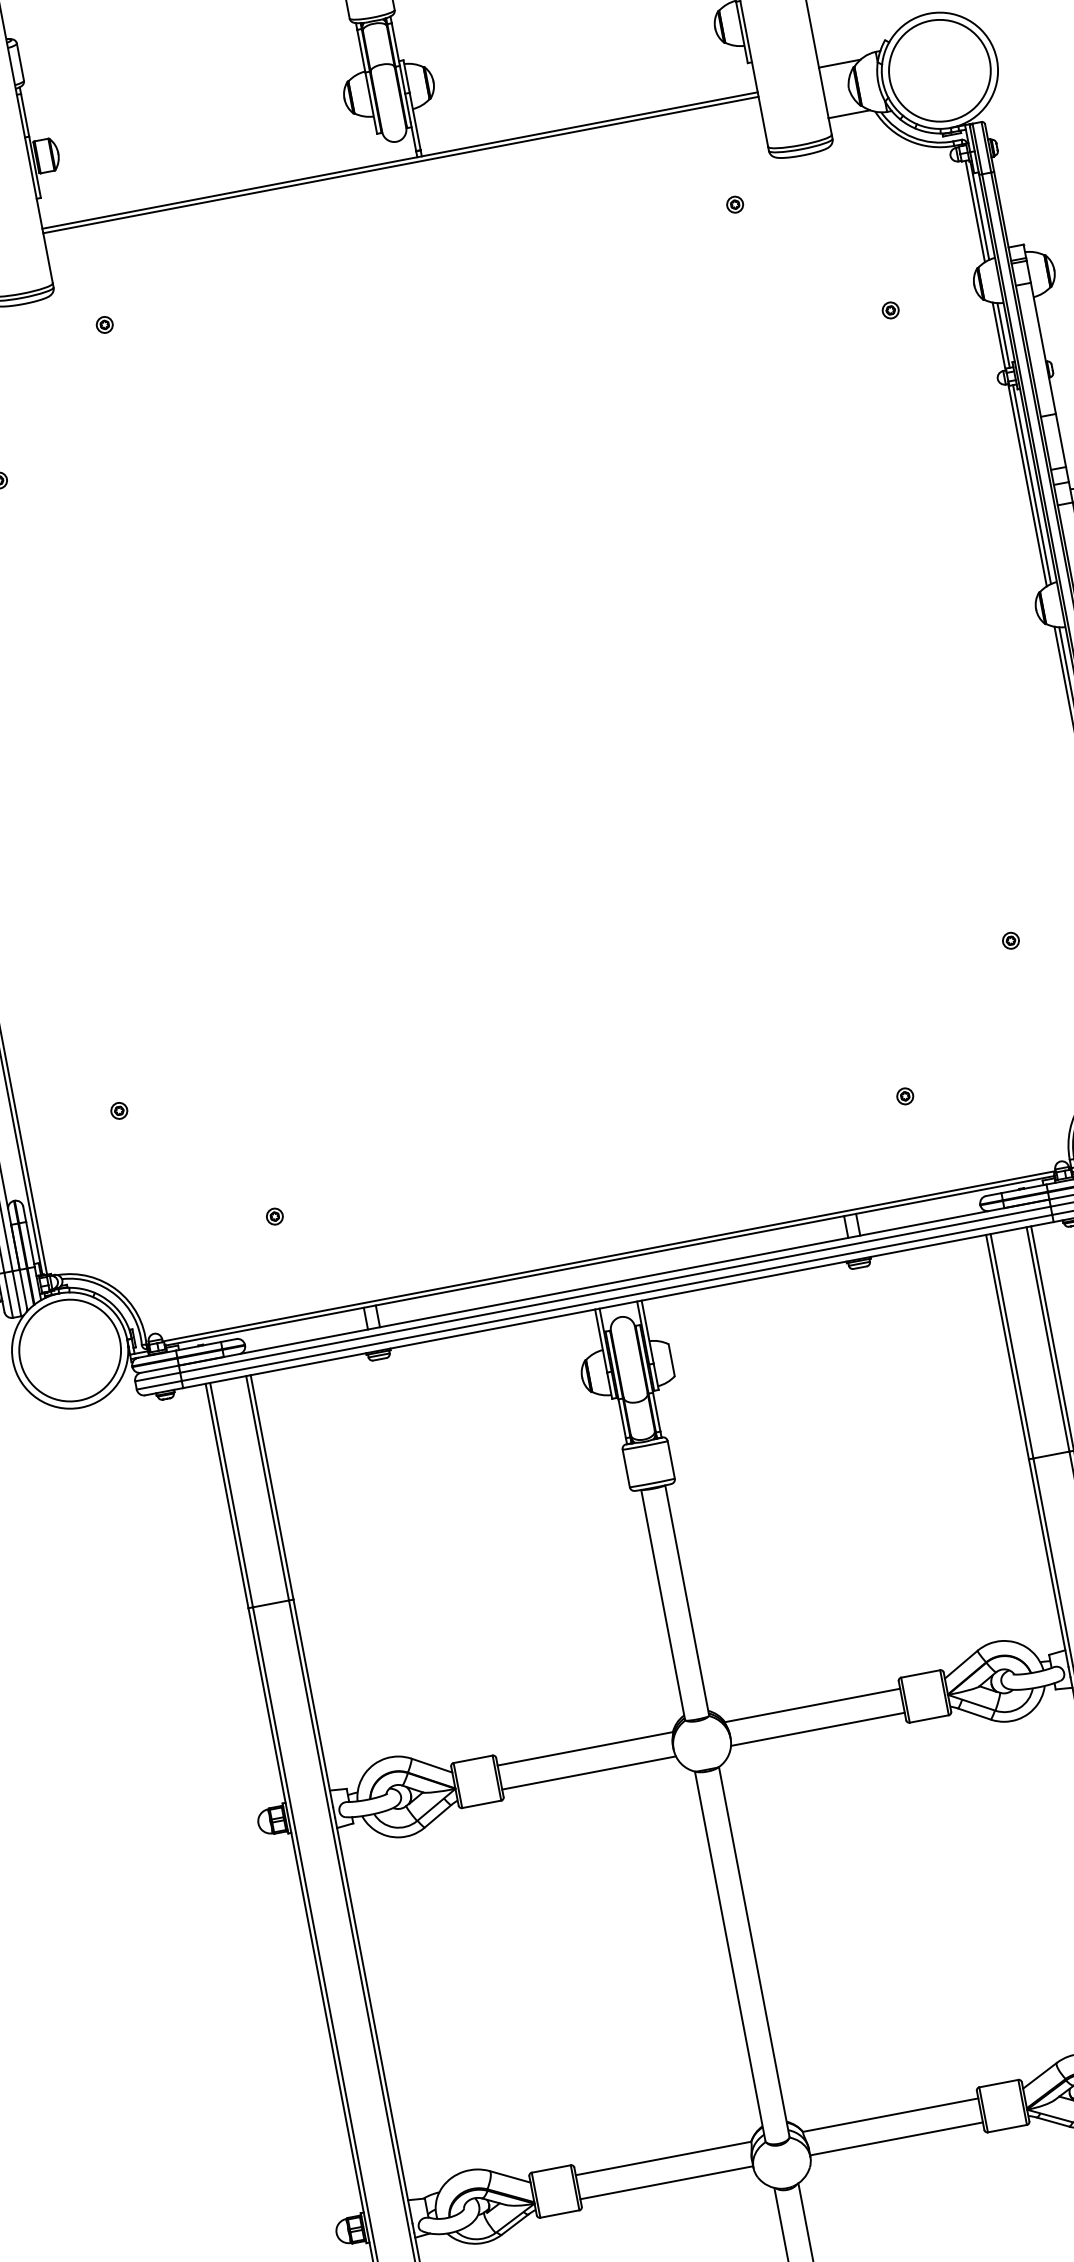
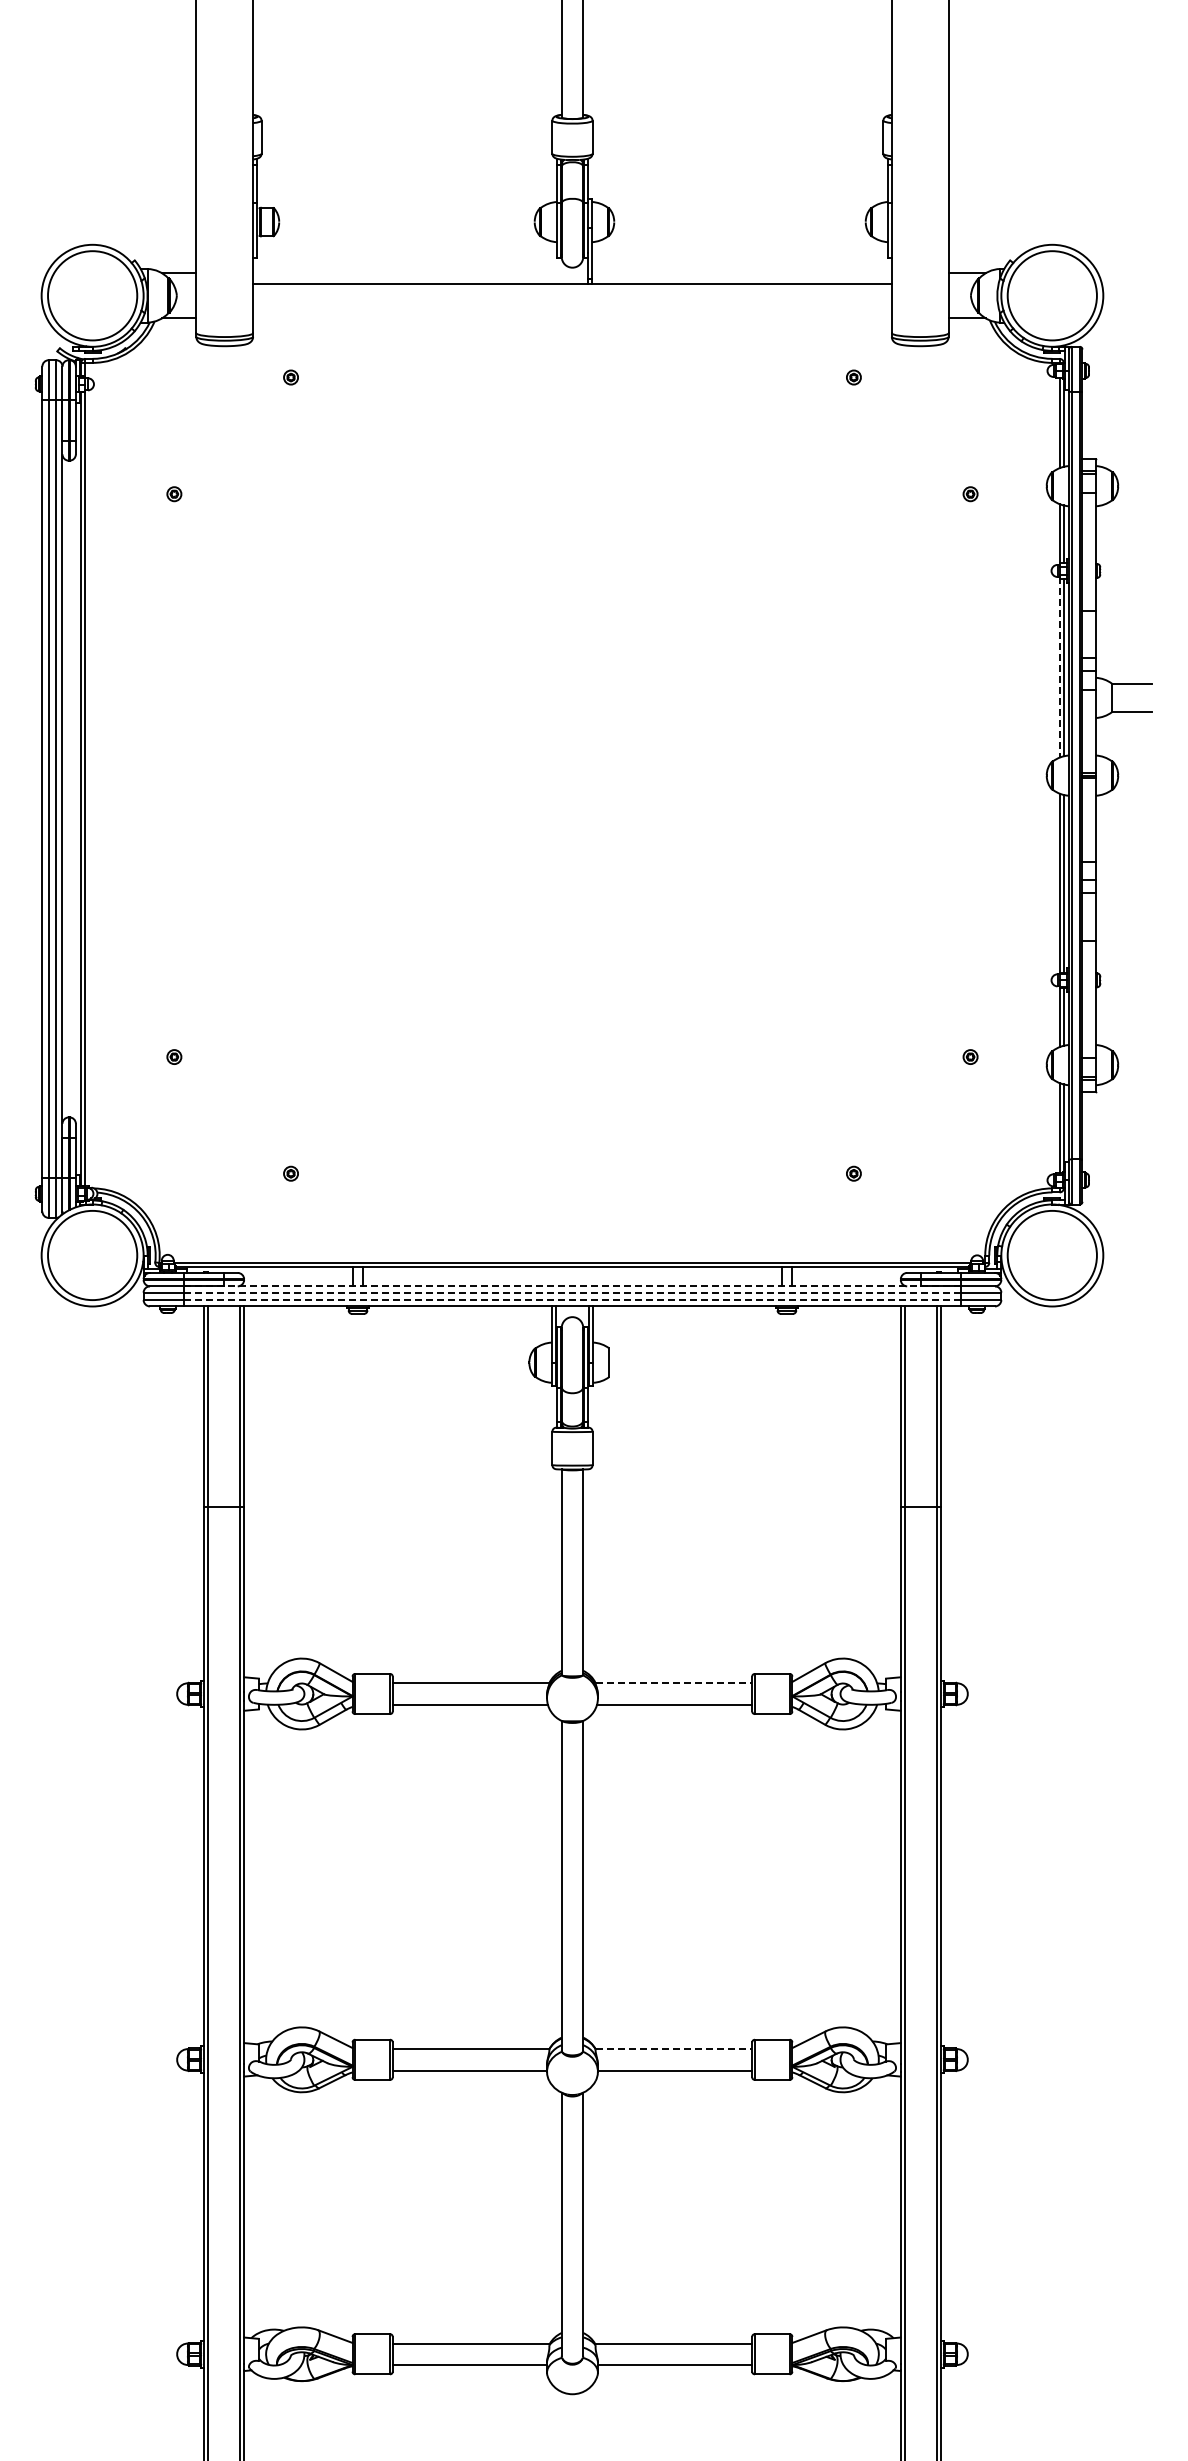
line: (400, 165) -> (572, 288), removed
line: (1027, 485) -> (1059, 667), solid -> dashed
line: (614, 1282) -> (572, 1286), solid -> dashed
line: (615, 1289) -> (572, 1292), solid -> dashed
line: (617, 1298) -> (572, 1300), solid -> dashed
line: (813, 1705) -> (674, 1683), solid -> dashed
line: (891, 2115) -> (674, 2049), solid -> dashed

